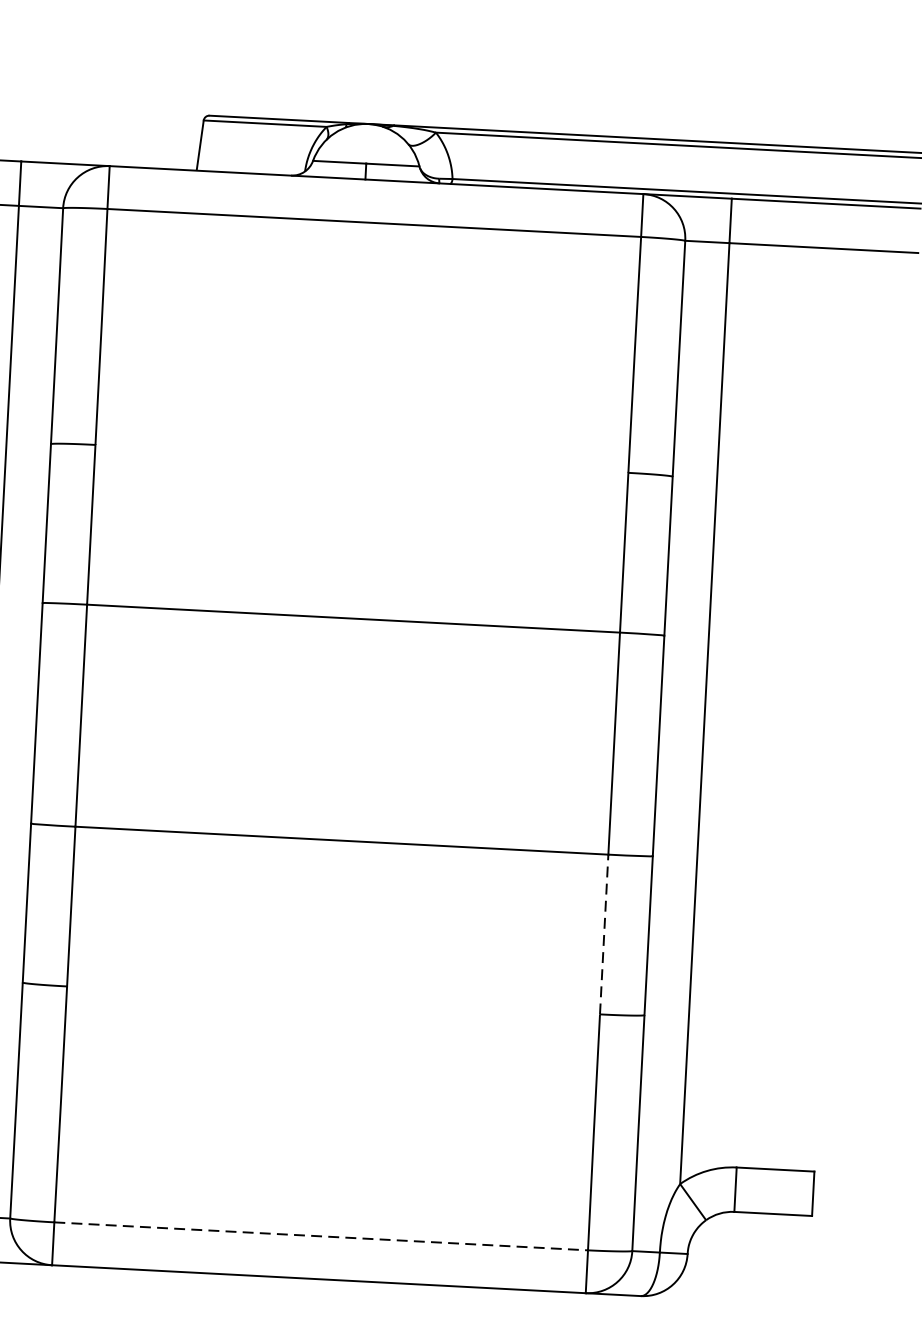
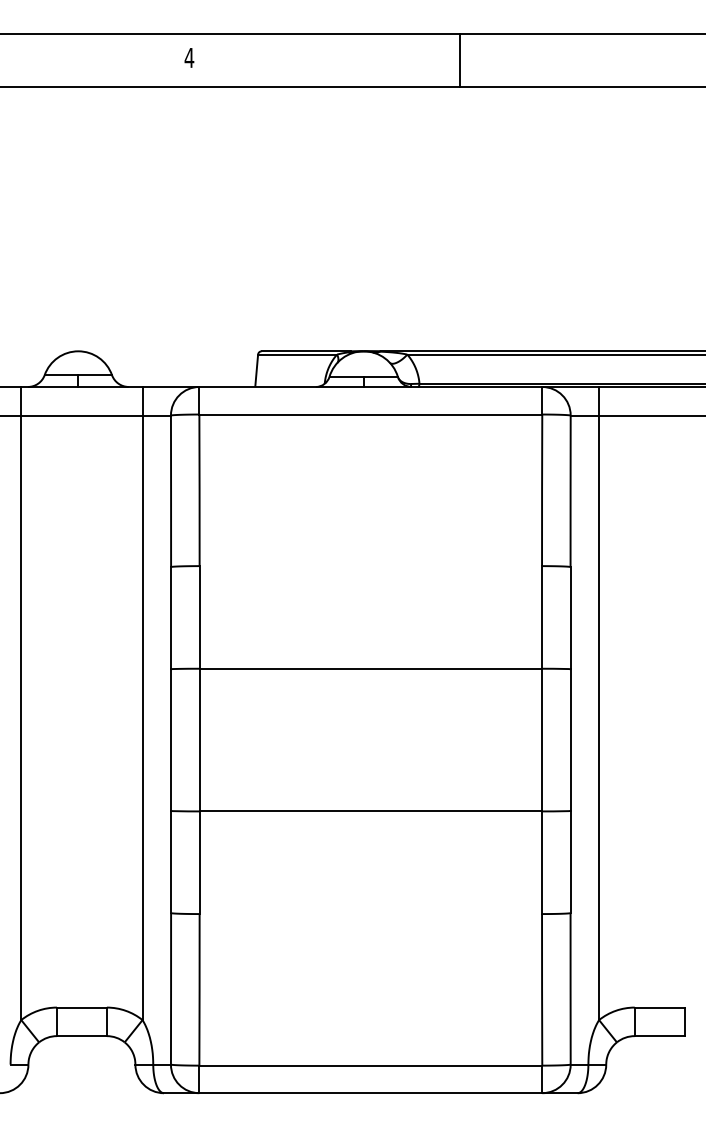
line: (604, 934) -> (542, 862), dashed -> solid
line: (322, 1236) -> (371, 1065), dashed -> solid

